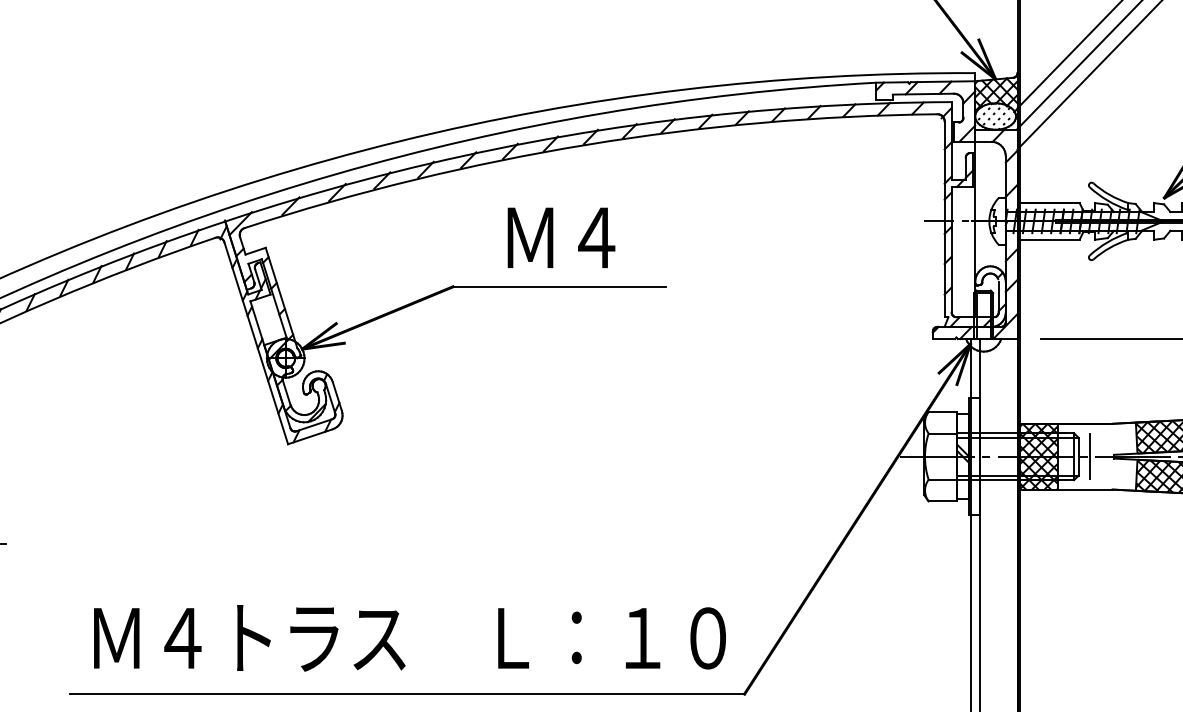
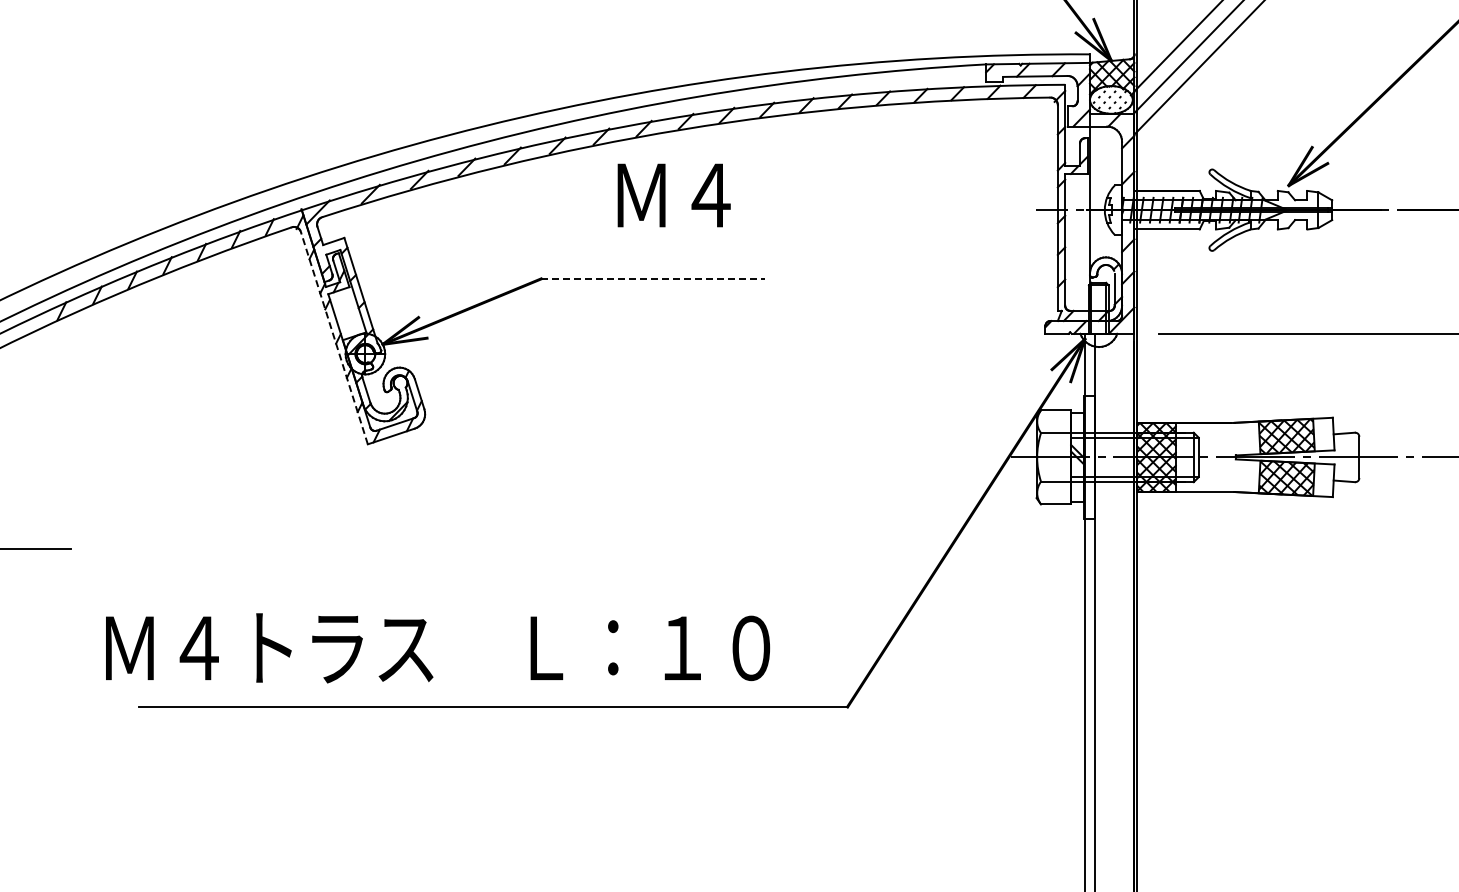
text: (560, 237) -> (673, 195), moved
line: (559, 286) -> (653, 278), solid -> dashed
line: (256, 342) -> (334, 337), solid -> dashed
line: (1090, 456) -> (1211, 457), removed
text: (409, 638) -> (437, 648), moved

